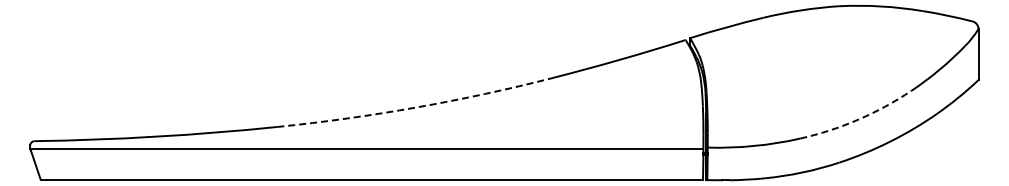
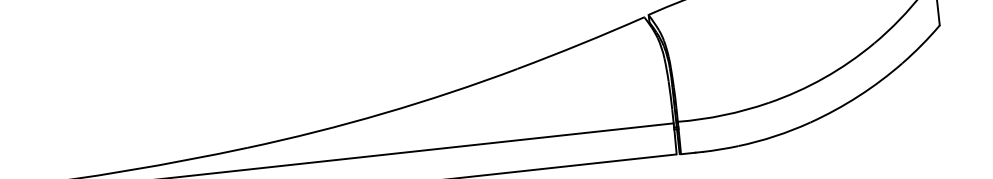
arc: (416, 107) -> (384, 113), dashed -> solid
arc: (858, 119) -> (824, 77), dashed -> solid

